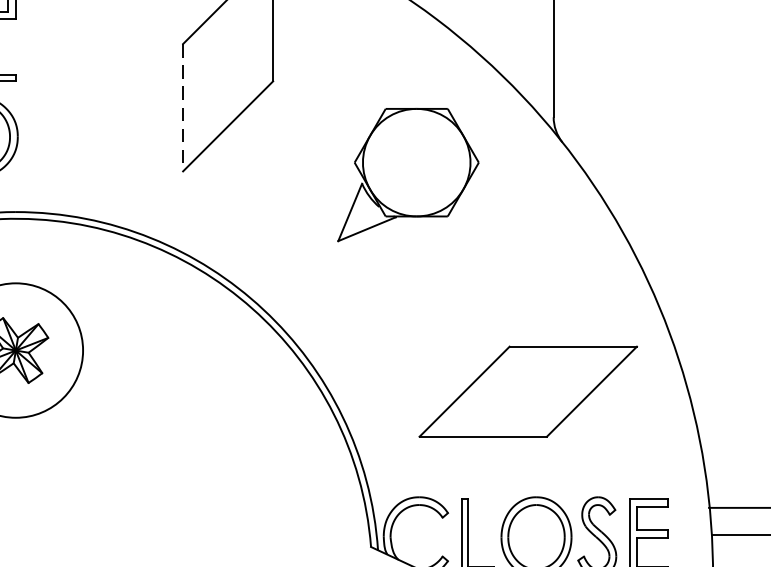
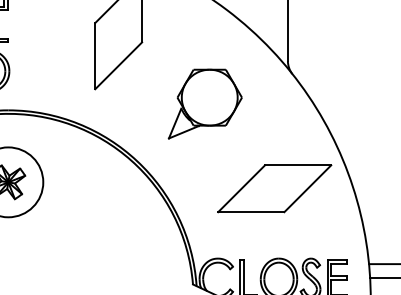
line: (183, 108) -> (95, 56), dashed -> solid
part: (406, 173) -> (204, 103), moved
part: (527, 391) -> (274, 188), moved

